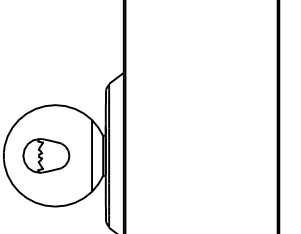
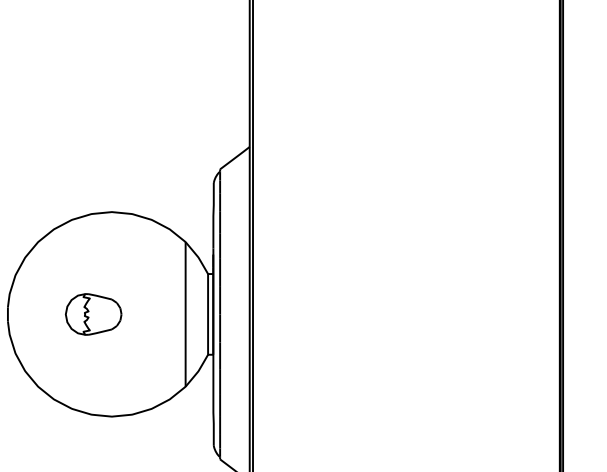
part: (46, 155) -> (93, 313), size x0.6

